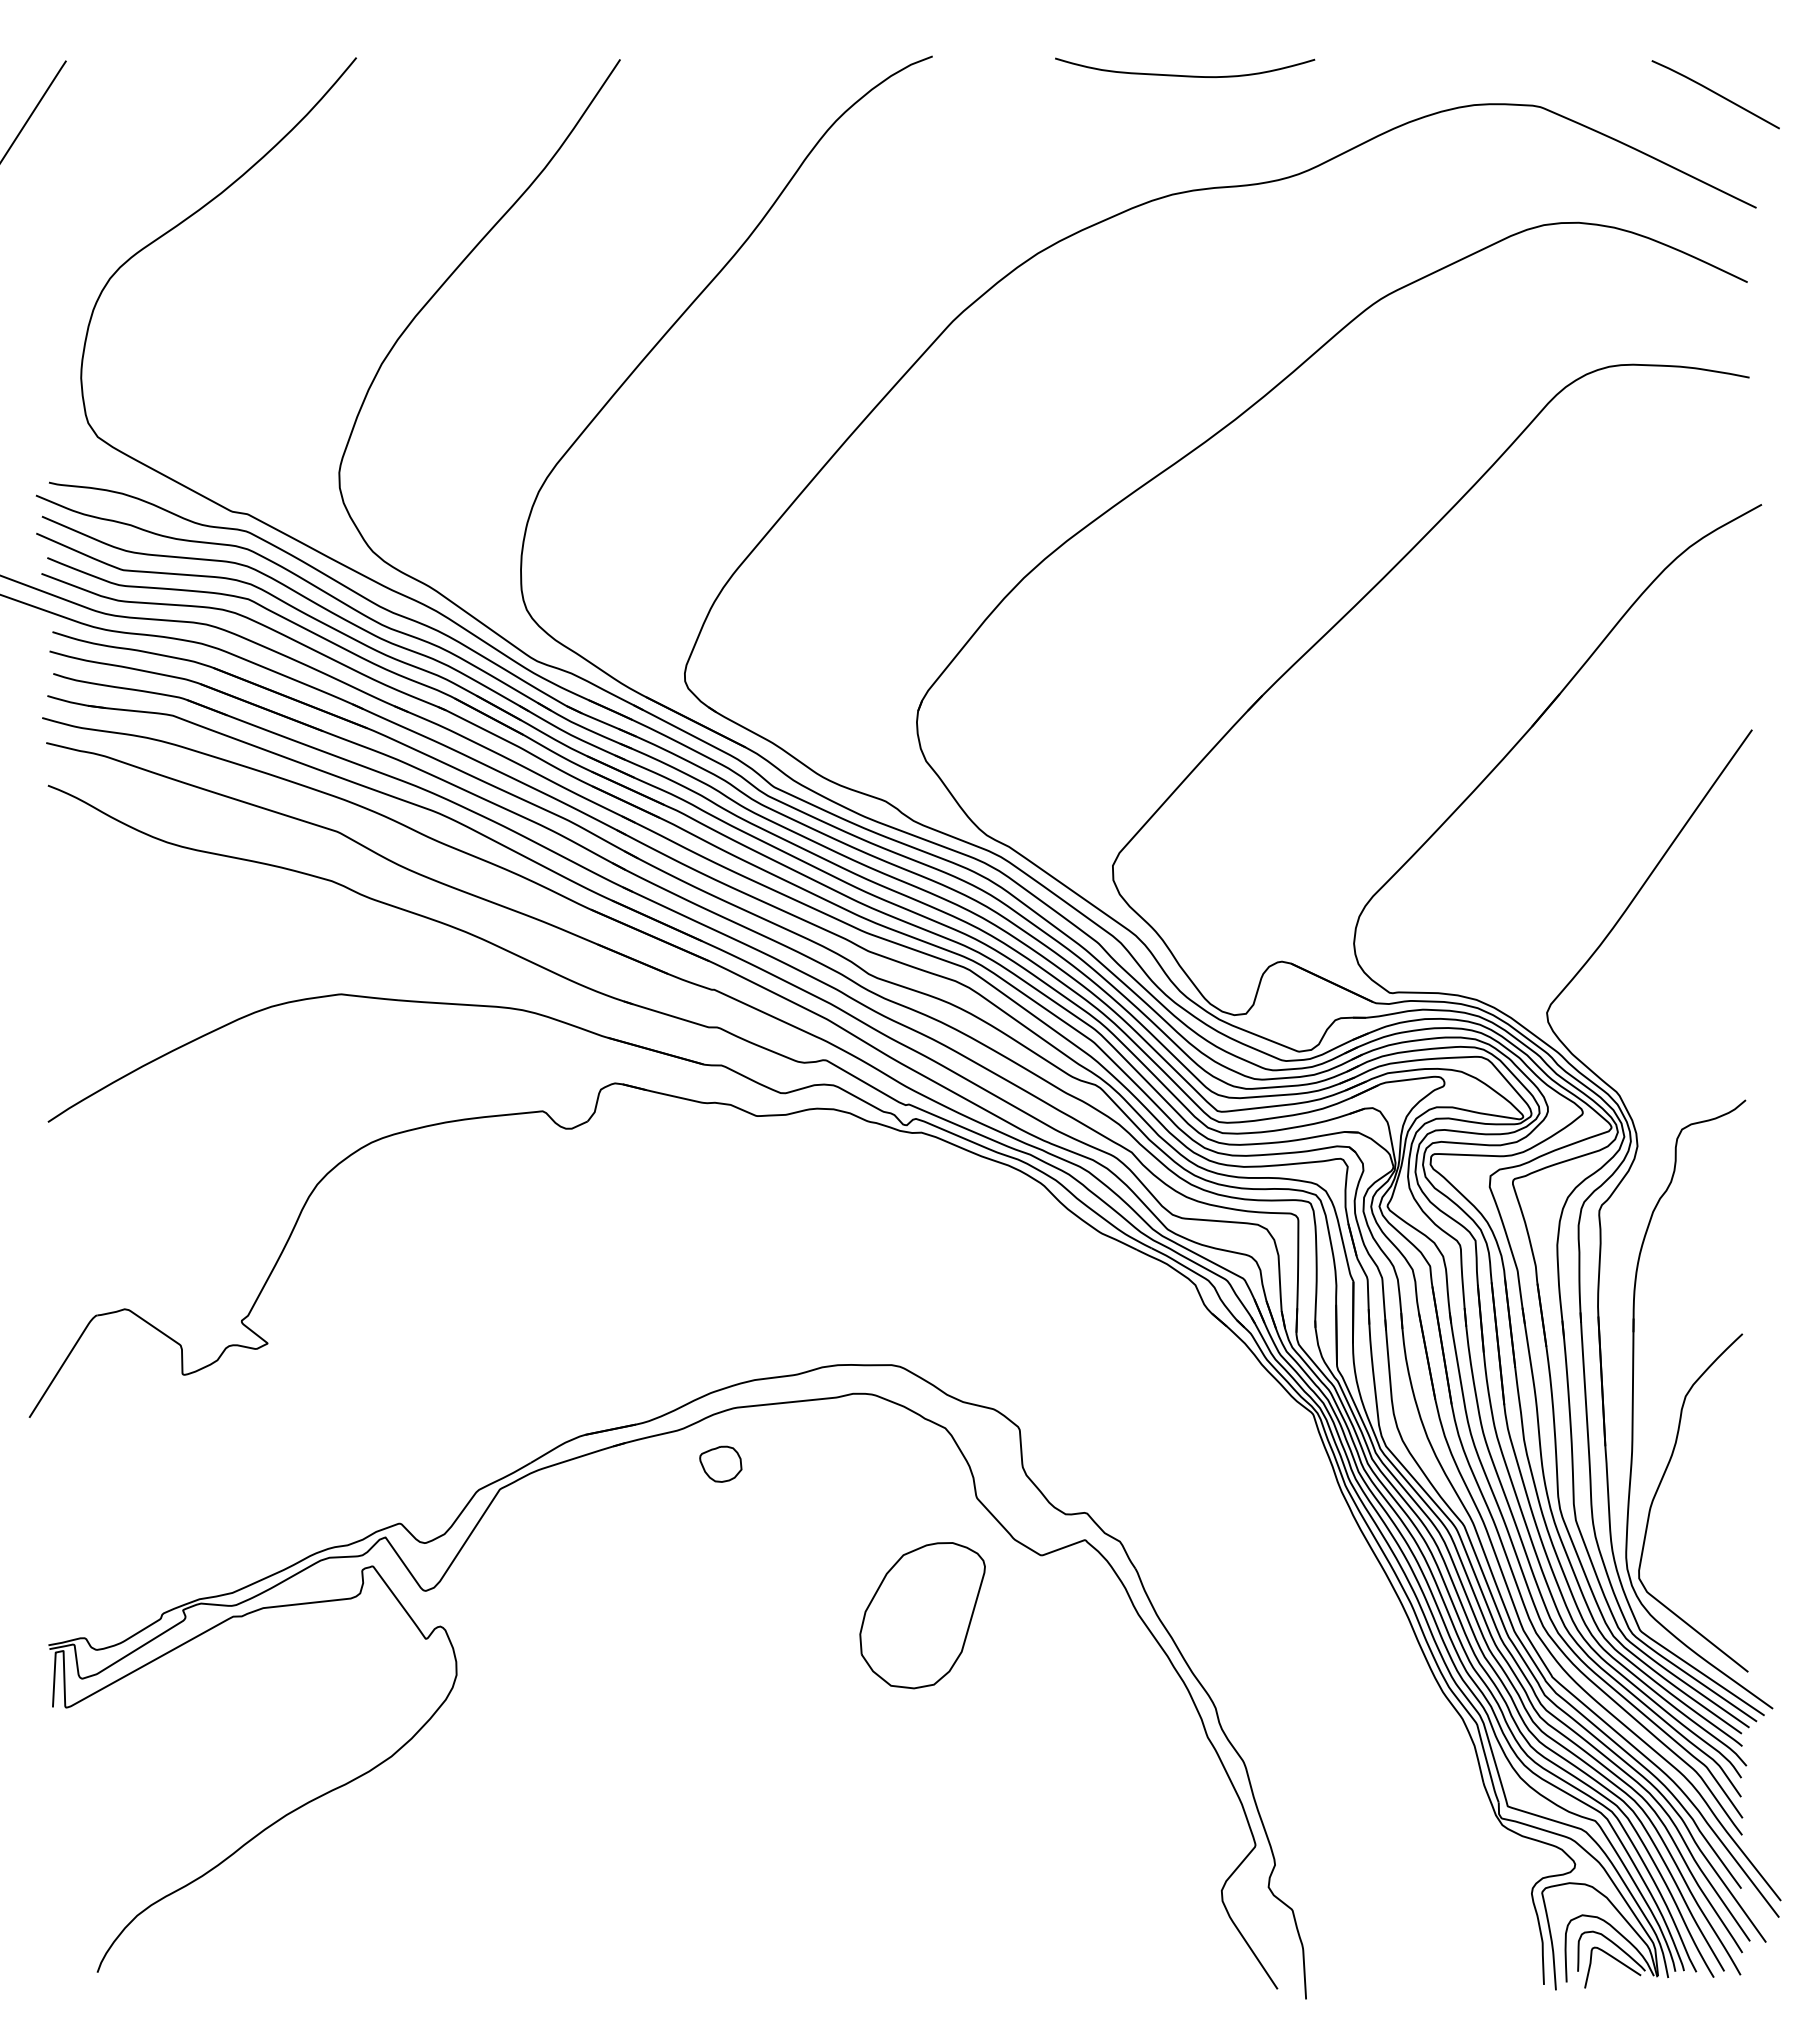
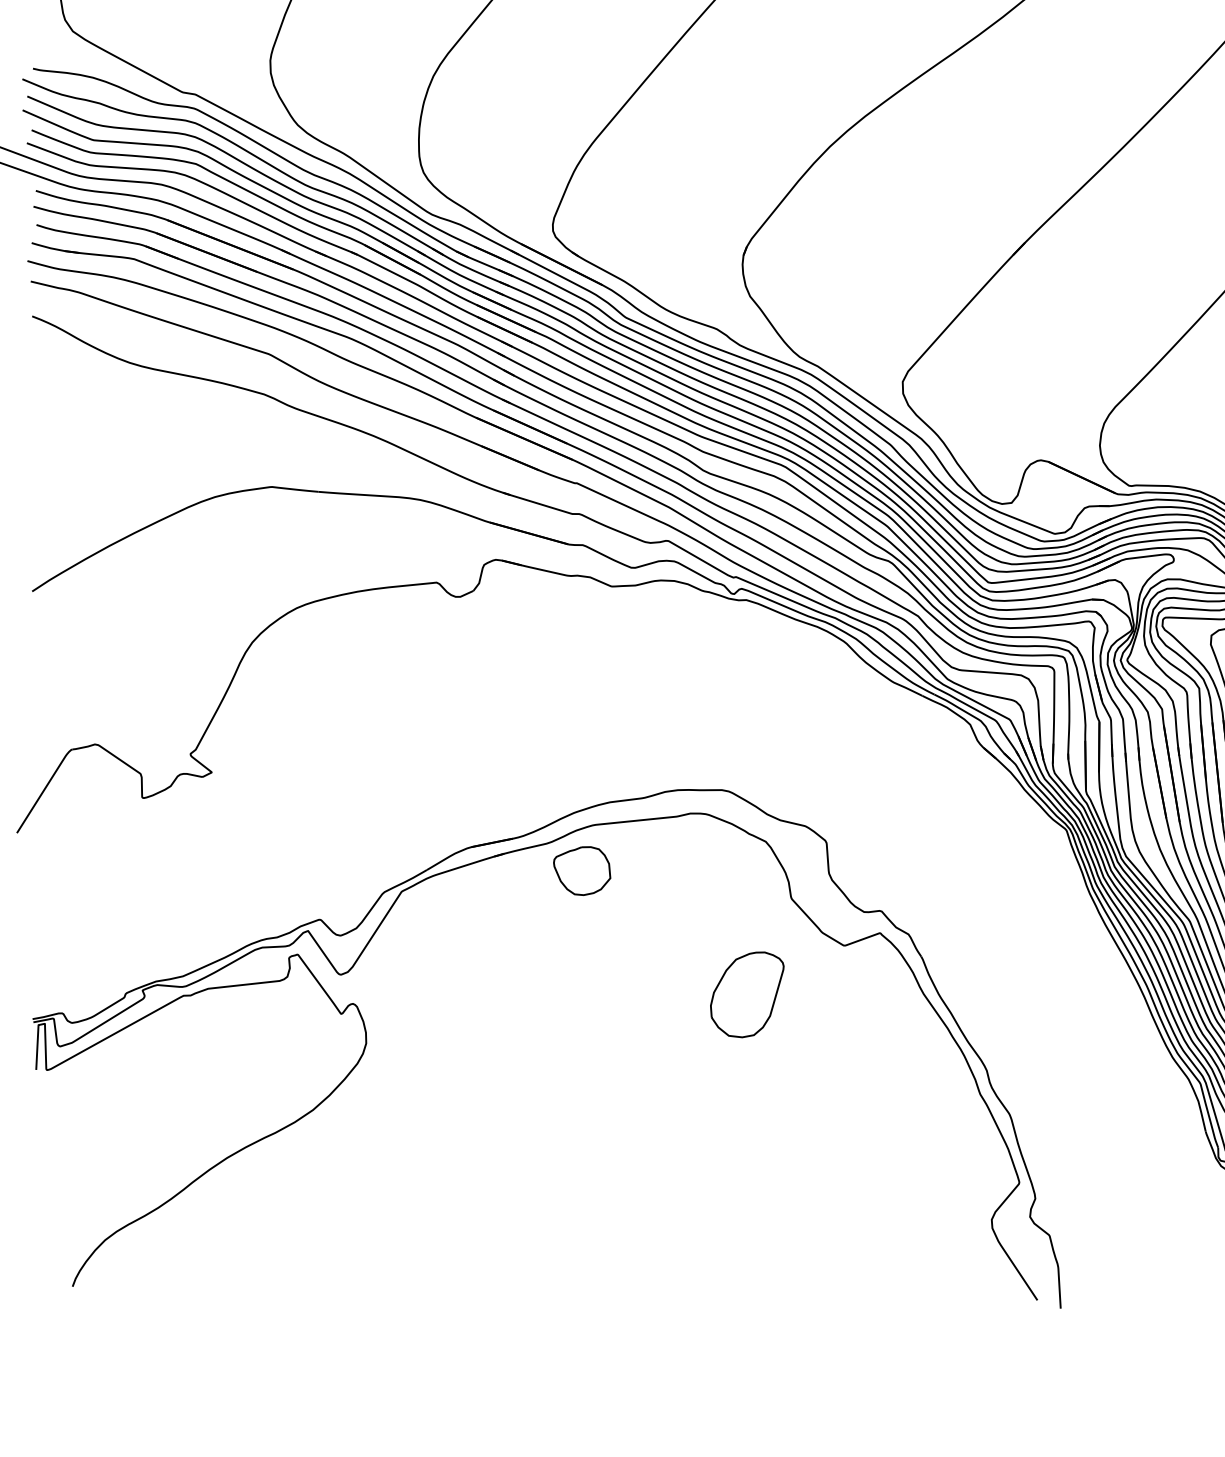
part: (720, 1464) -> (581, 871), size x1.67
part: (922, 1615) -> (747, 994), size x0.71

